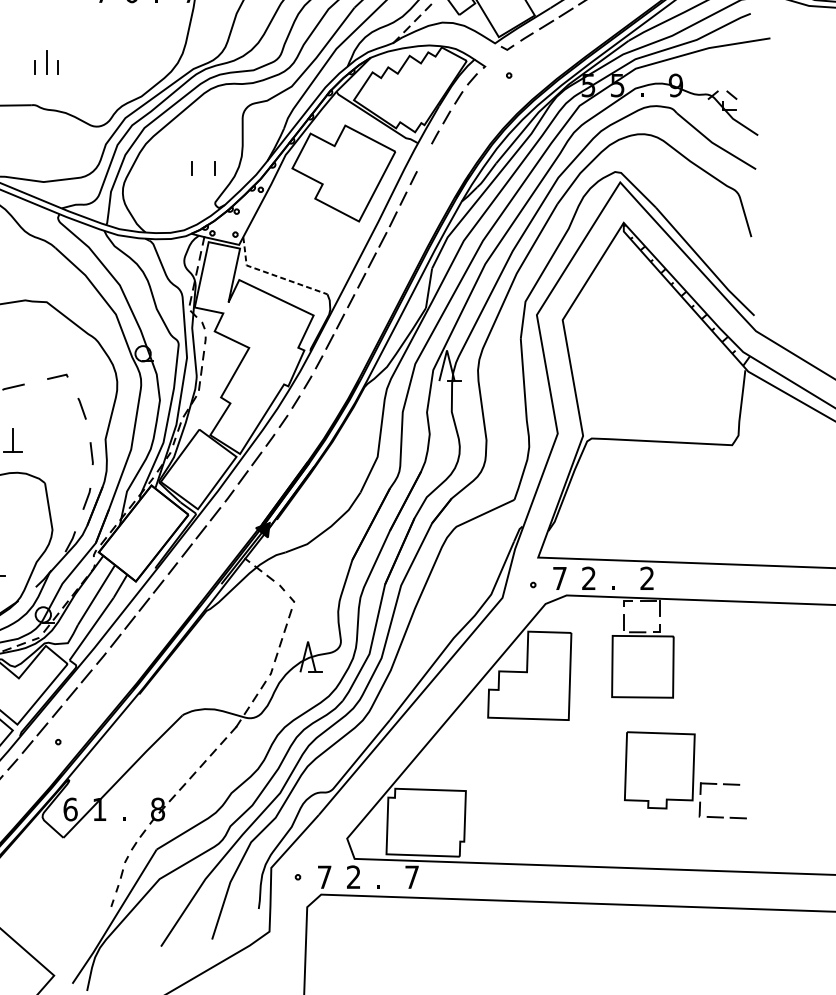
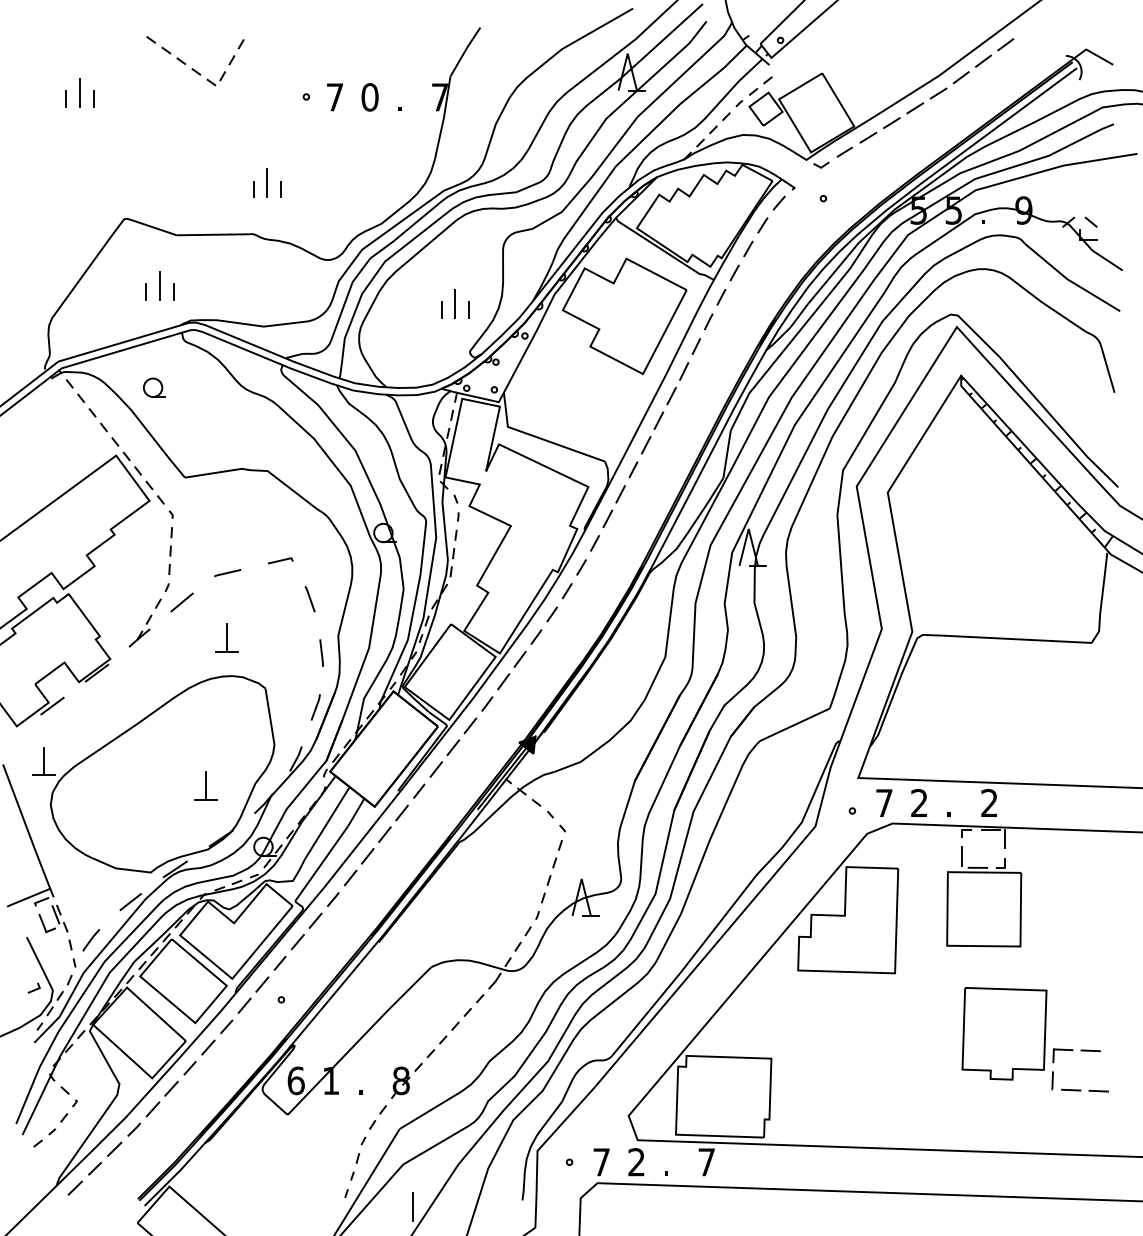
line: (424, 157) -> (721, 297), added
line: (203, 162) -> (455, 303), added
line: (272, 275) -> (539, 438), dashed -> solid
line: (168, 914) -> (413, 1206), added

